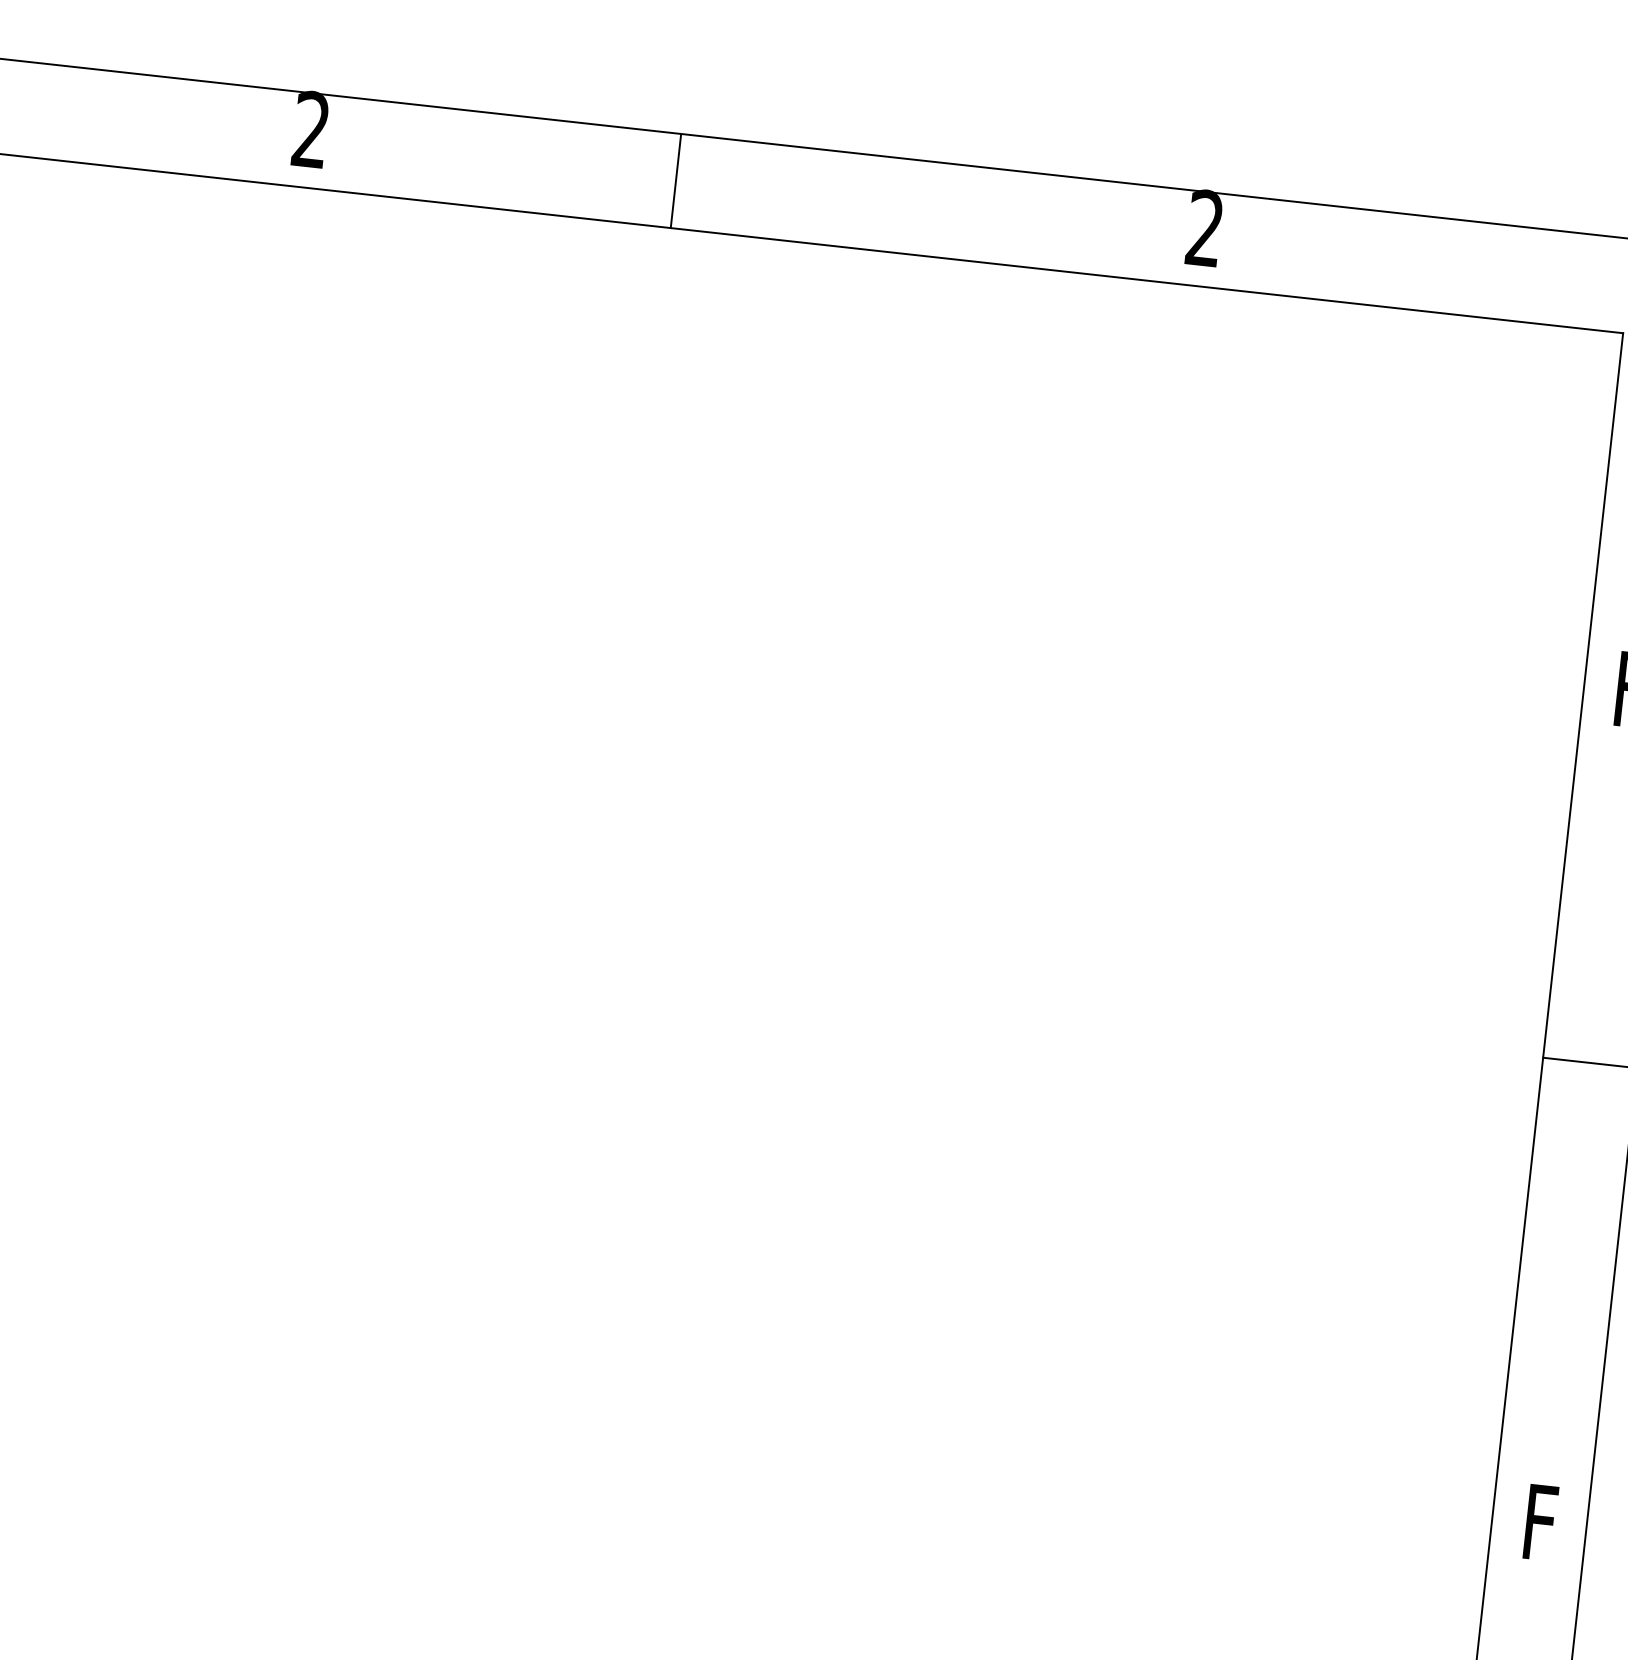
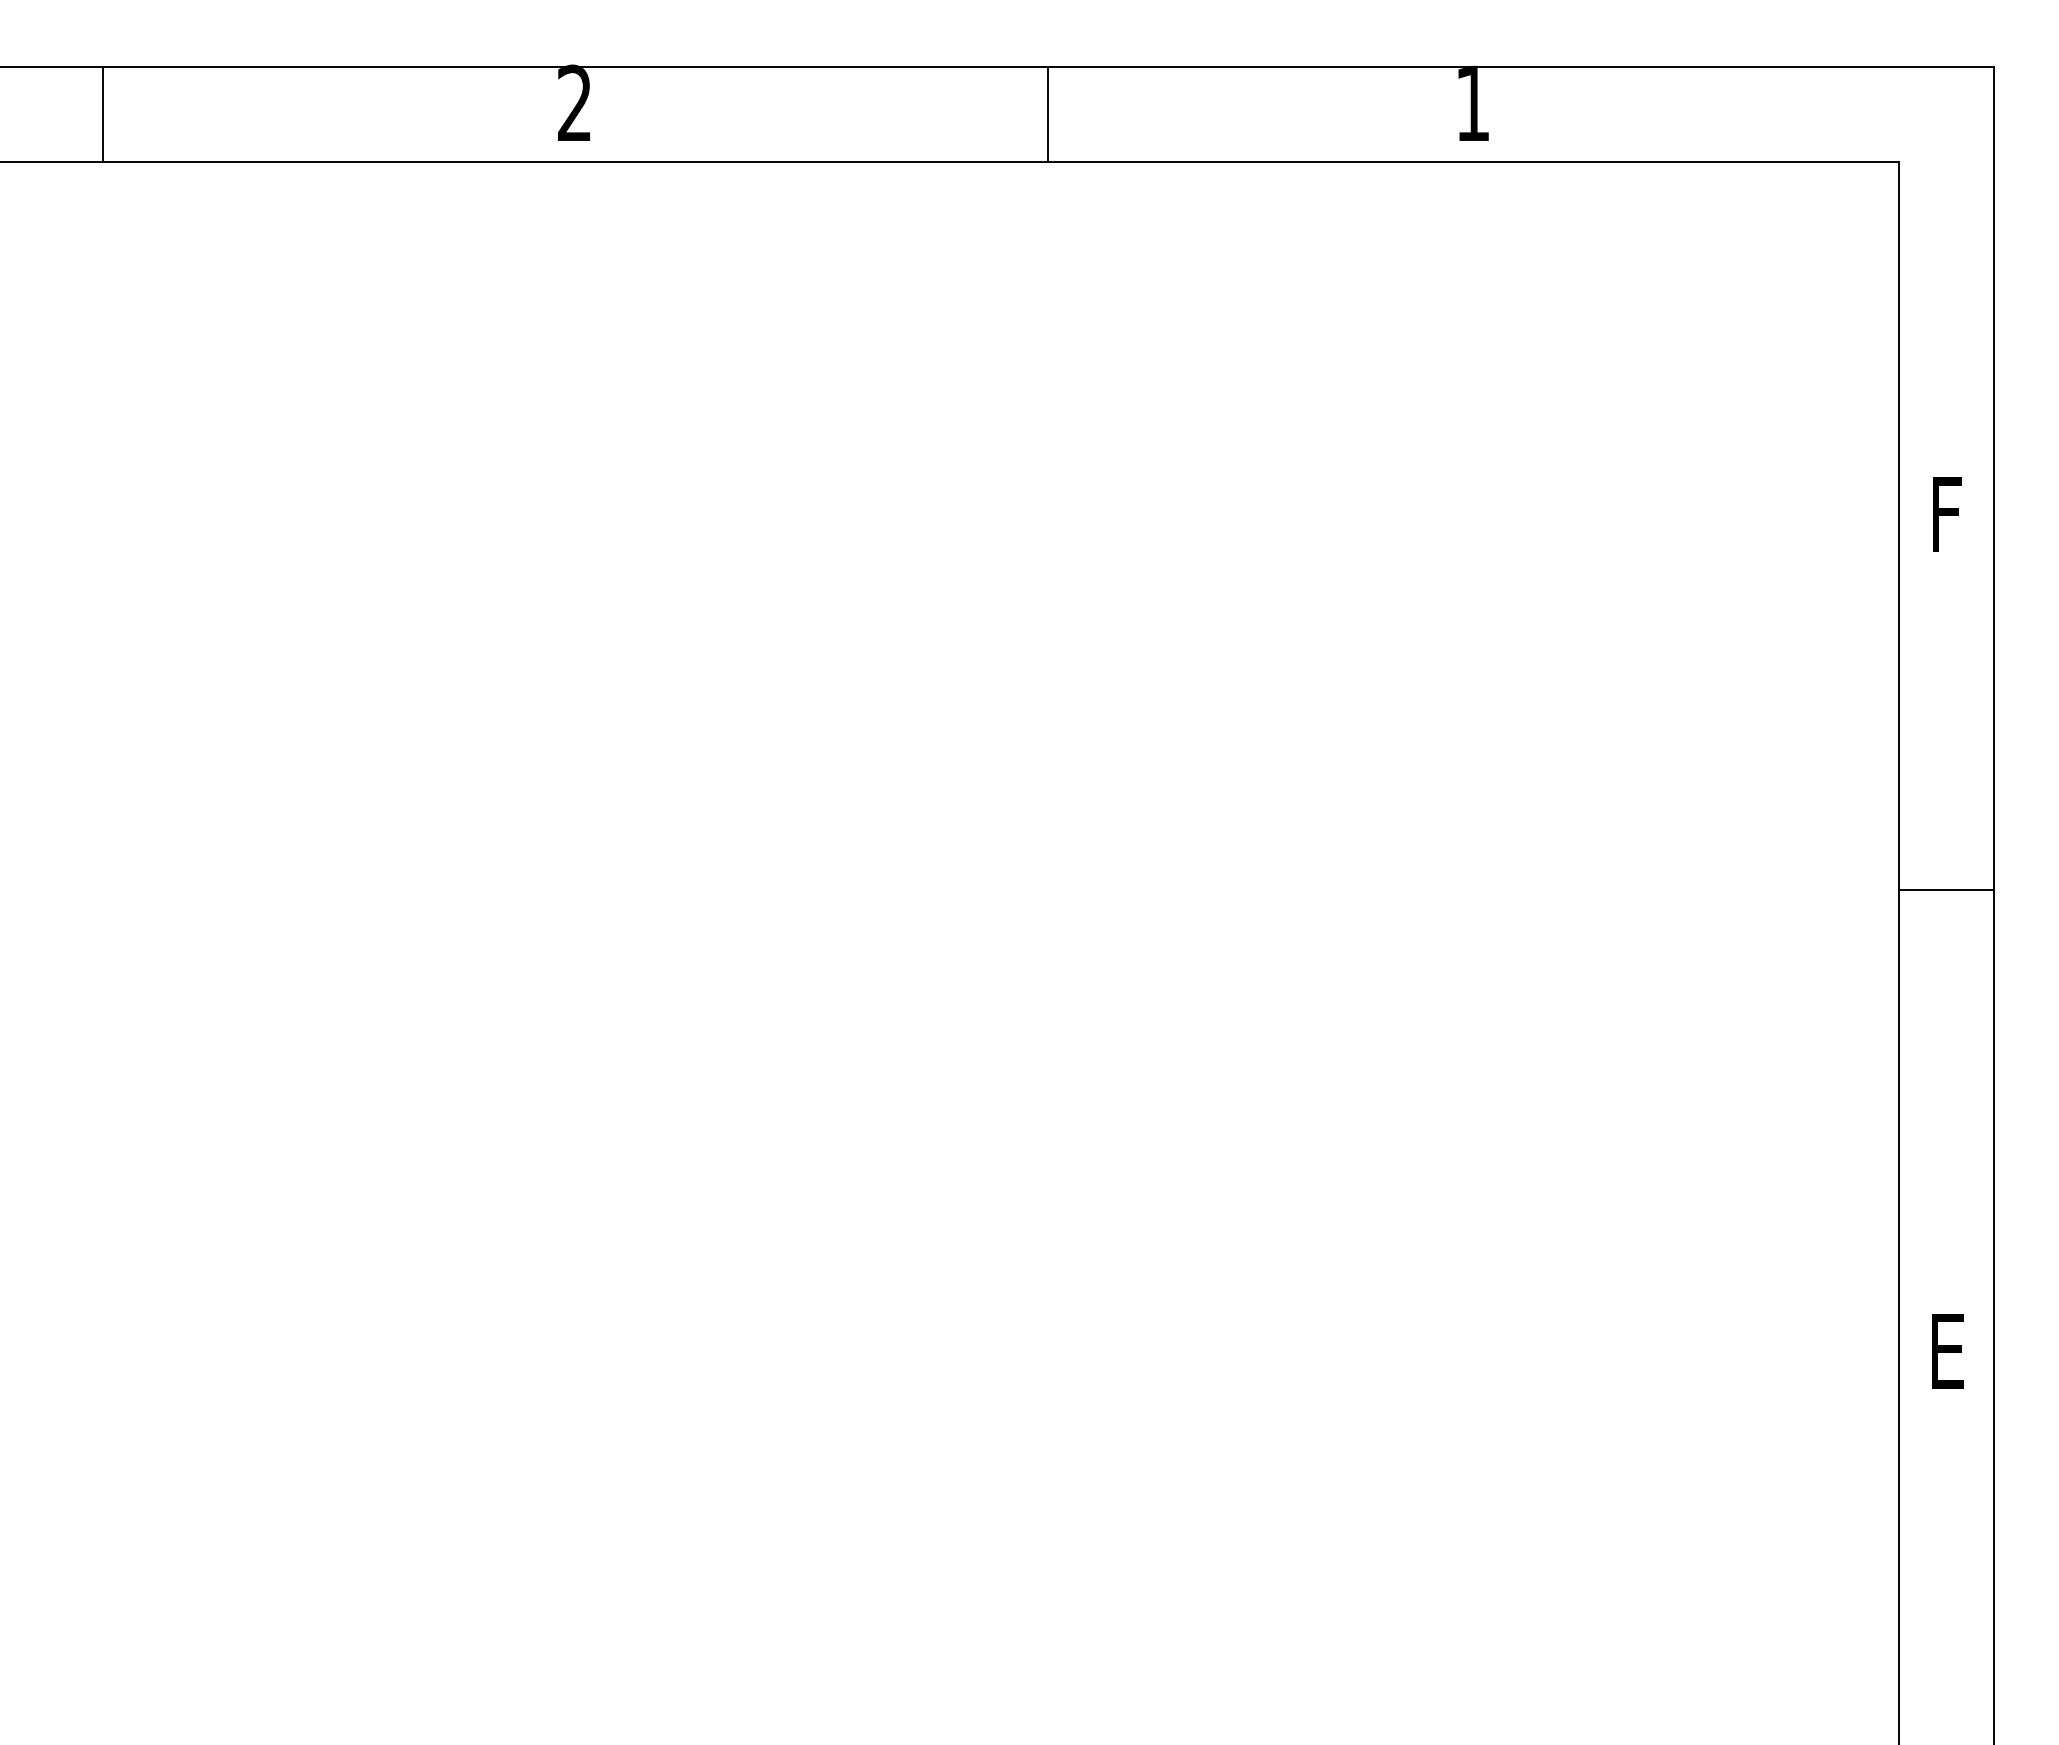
line: (676, 181) -> (1048, 114), moved
text: (1204, 227) -> (1472, 102), 2 -> 1
text: (1540, 1522) -> (1947, 1351), F -> E

